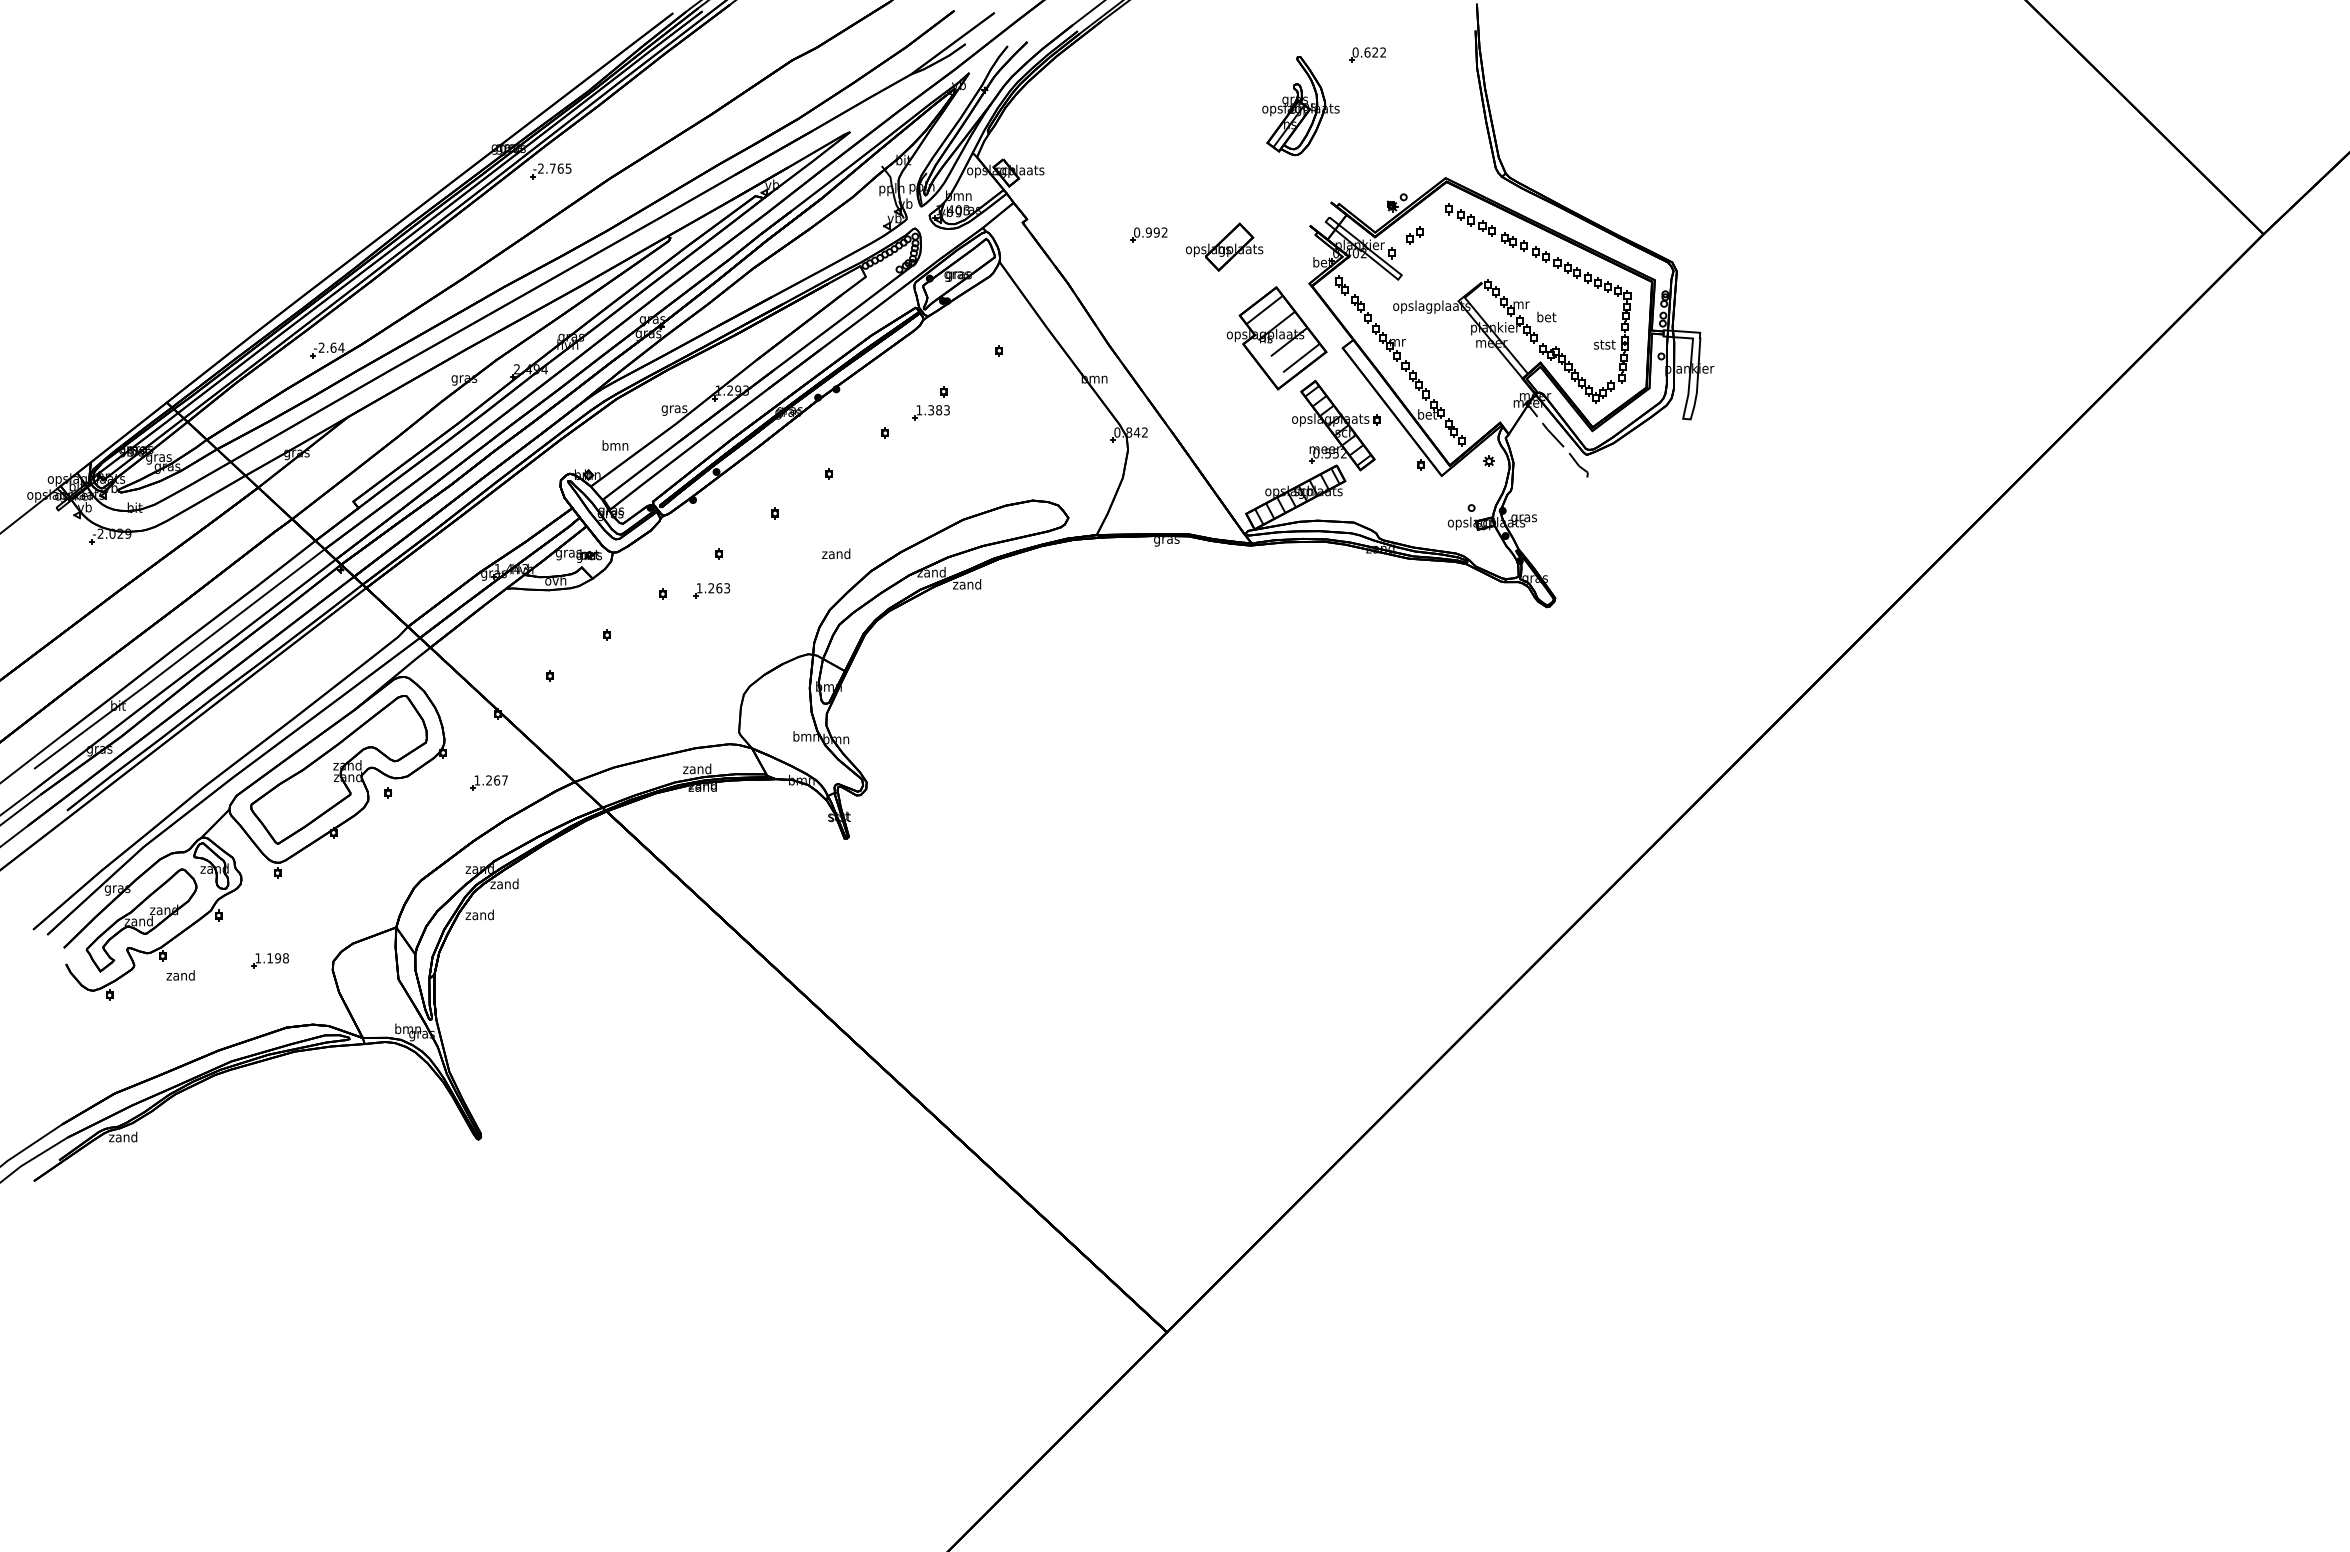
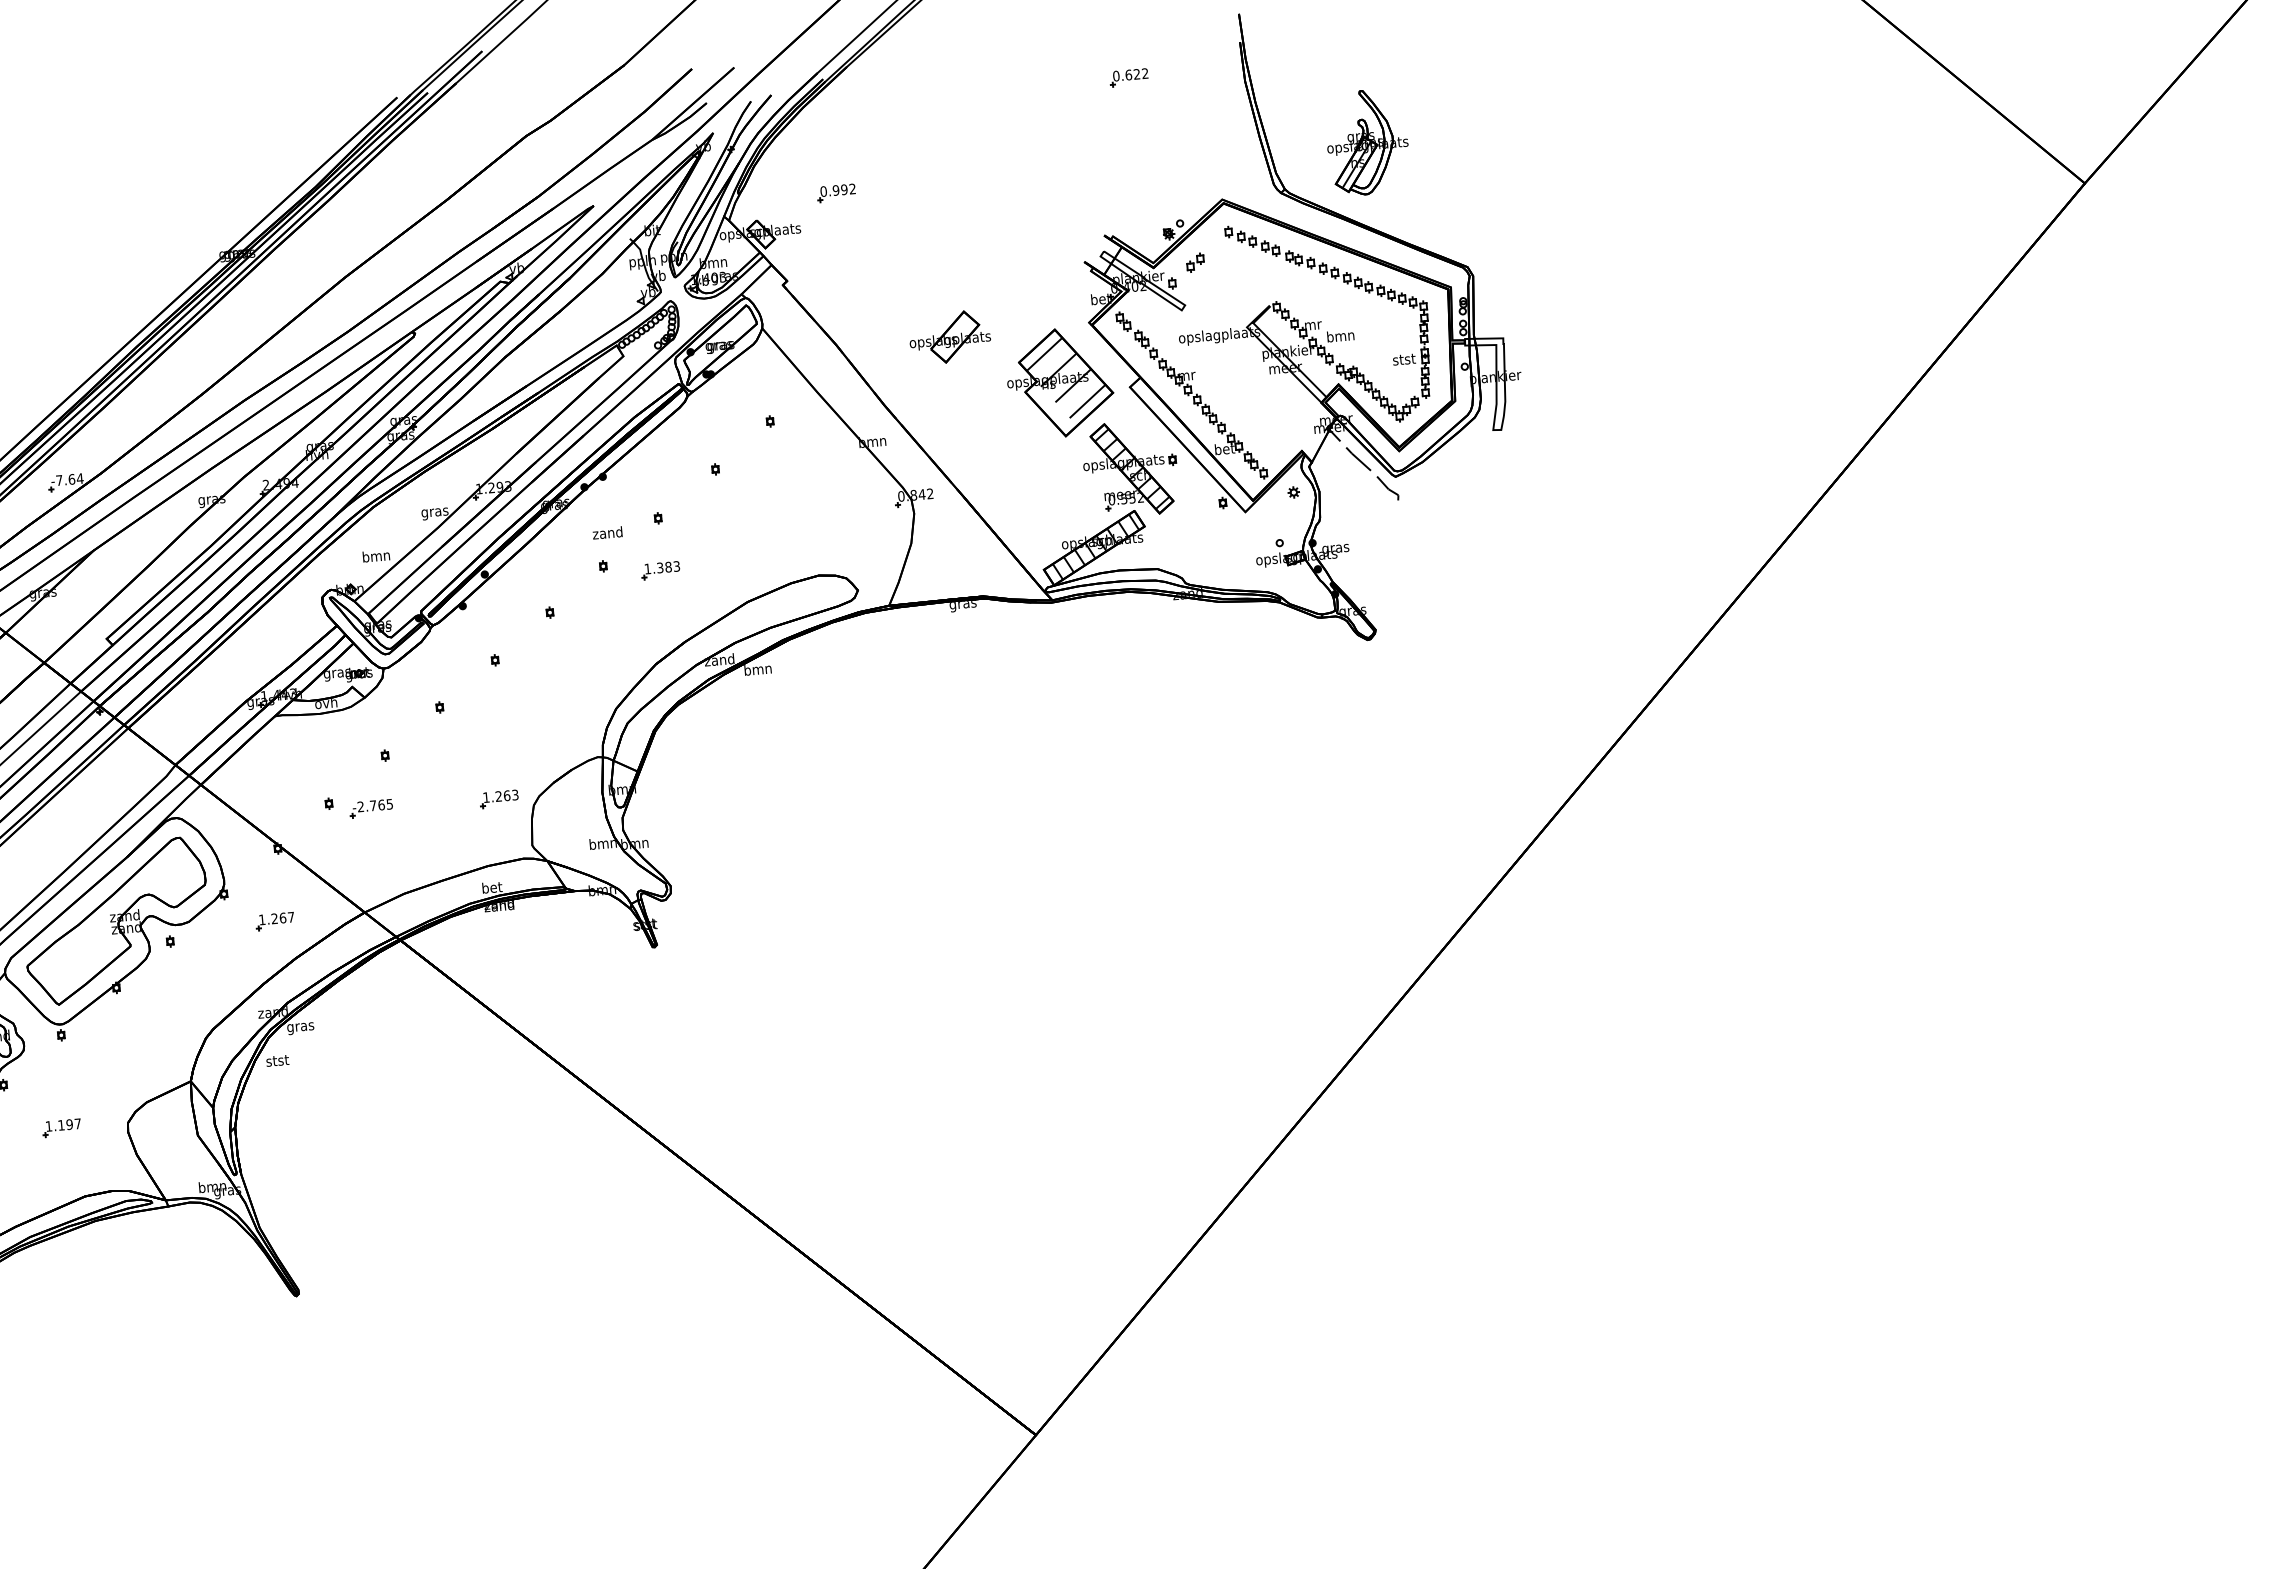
part: (1300, 106) -> (1367, 142), moved
part: (550, 171) -> (371, 808), moved
part: (1148, 234) -> (835, 192), moved
part: (1224, 246) -> (949, 336), moved
text: (1546, 316) -> (1340, 335), bet -> bmn
text: (321, 347) -> (59, 480), -2.64 -> -7.64
part: (930, 412) -> (659, 570), moved
text: (836, 553) -> (607, 532), moved
text: (967, 584) -> (758, 669), zand -> bmn
part: (711, 590) -> (499, 798), moved
text: (697, 768) -> (492, 887), zand -> bet
text: (504, 884) -> (300, 1026), zand -> gras
text: (479, 914) -> (276, 1060), zand -> stst
text: (285, 958) -> (77, 1124), 1.198 -> 1.197

